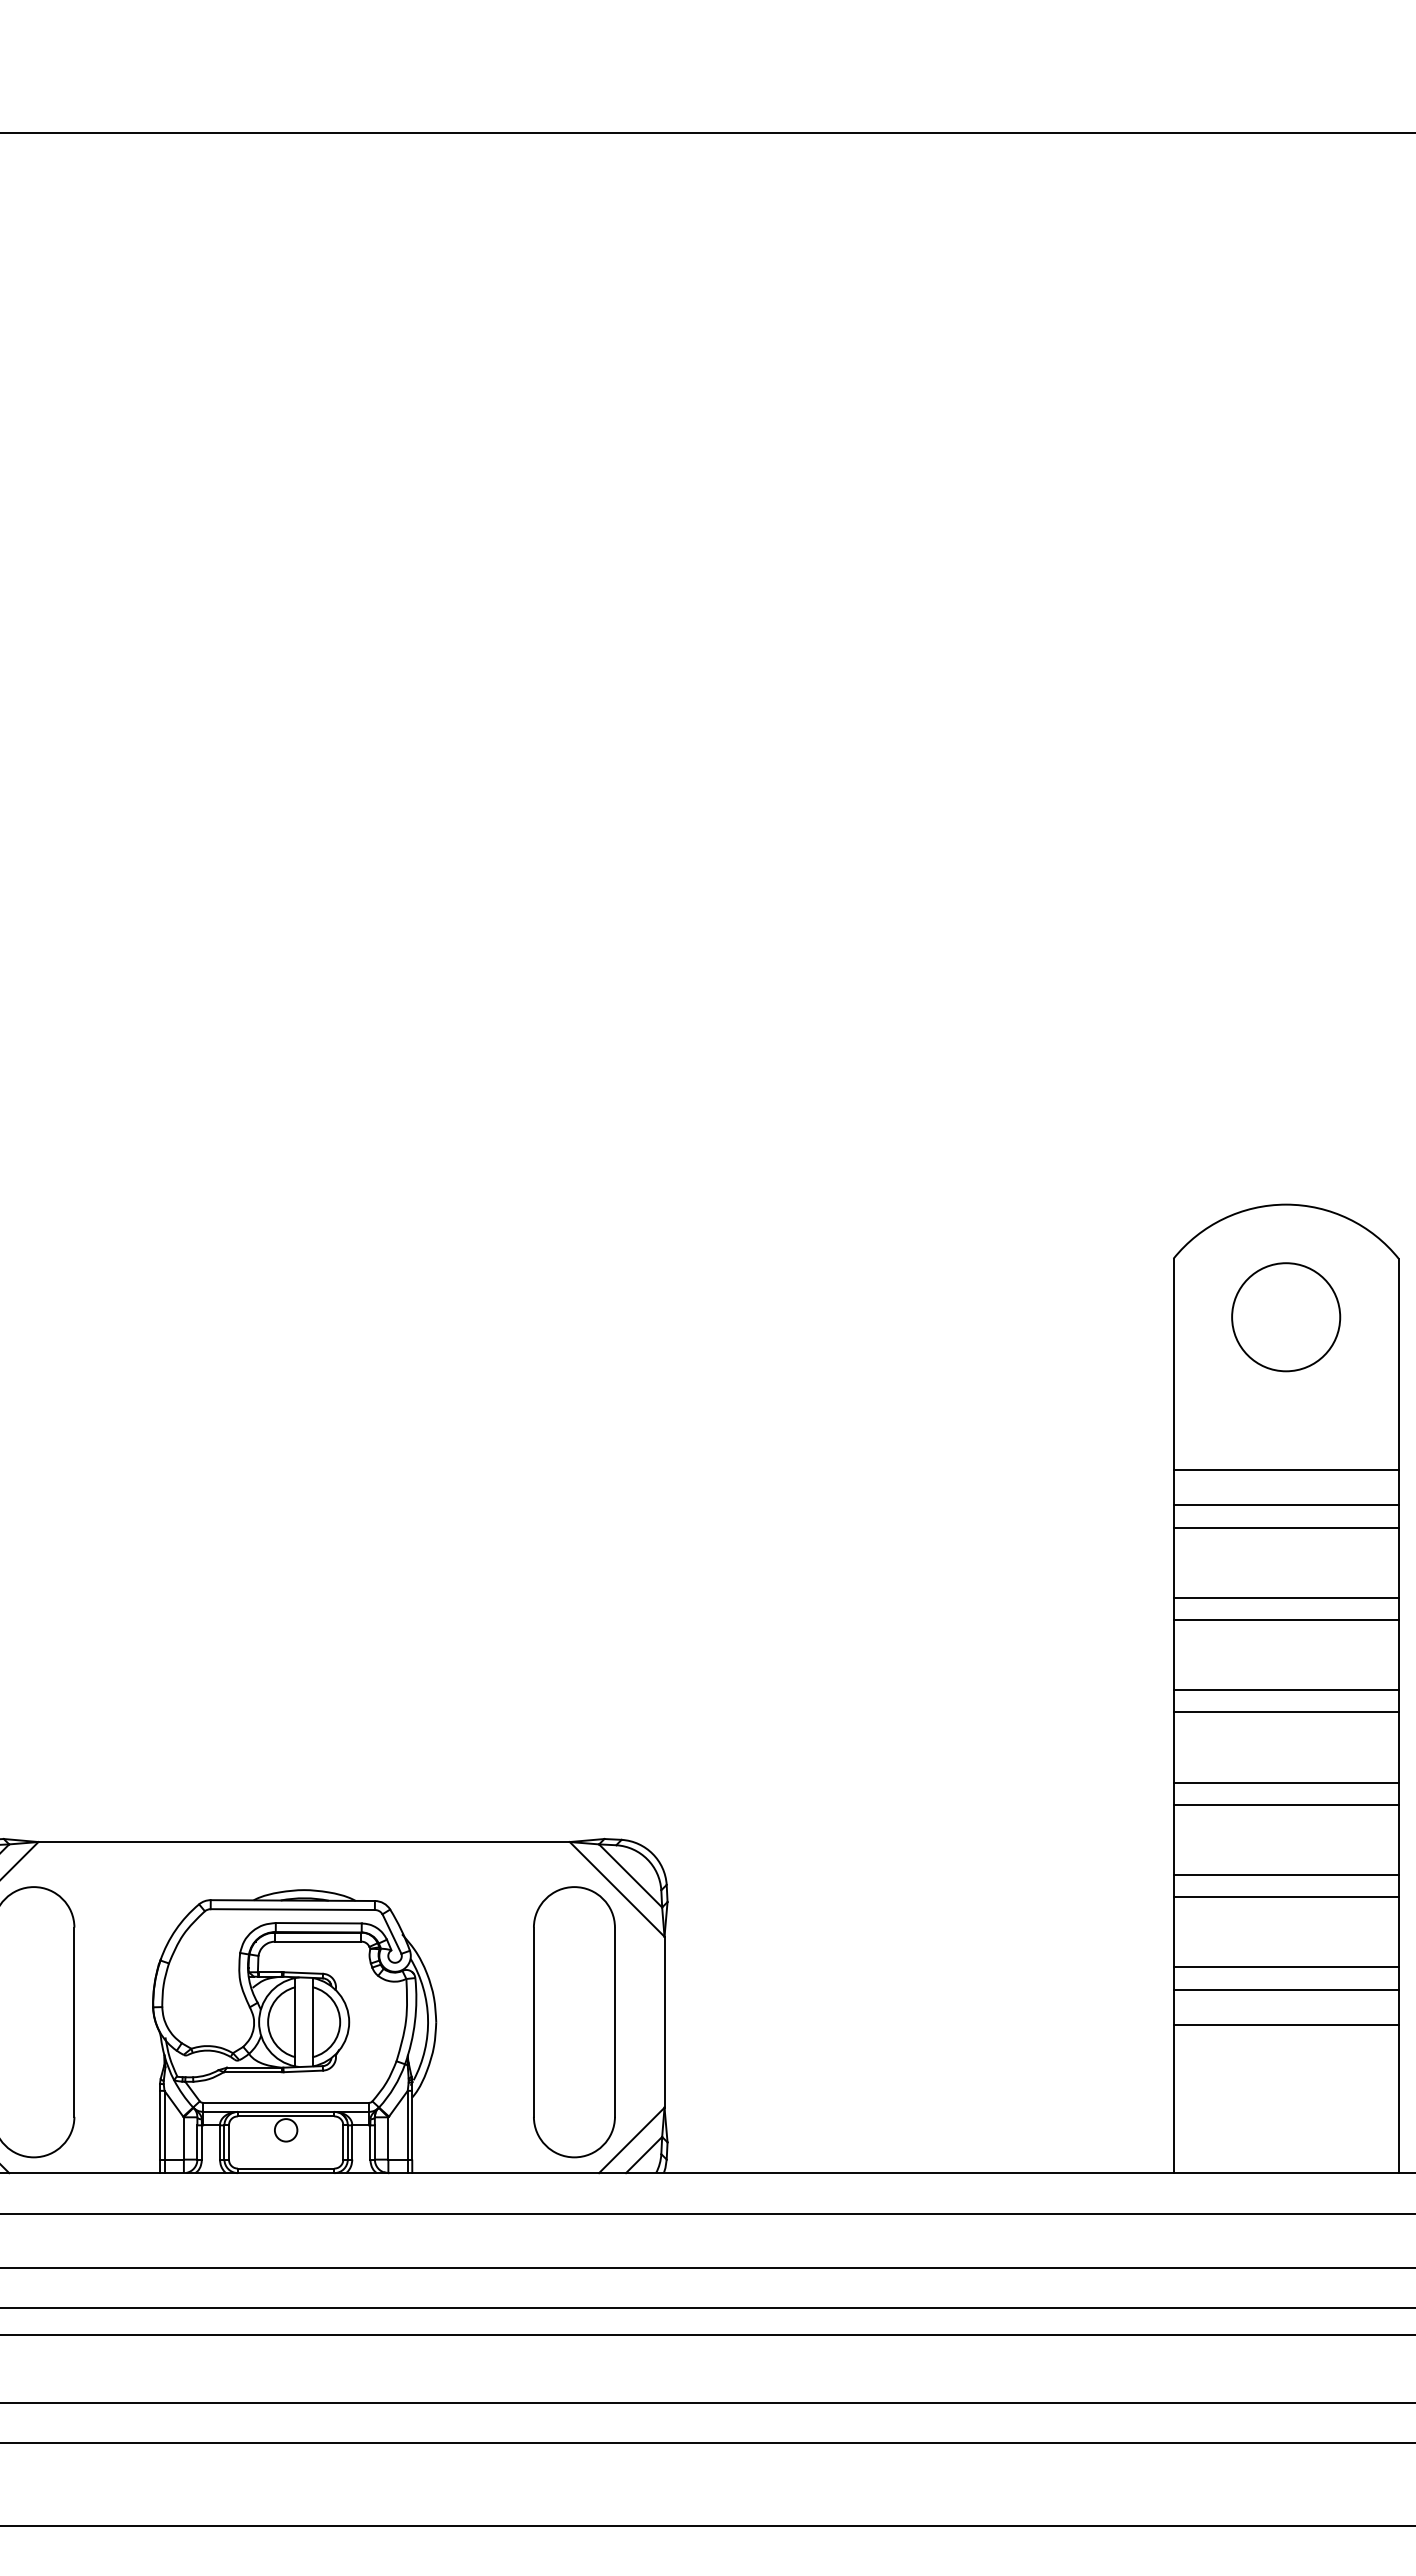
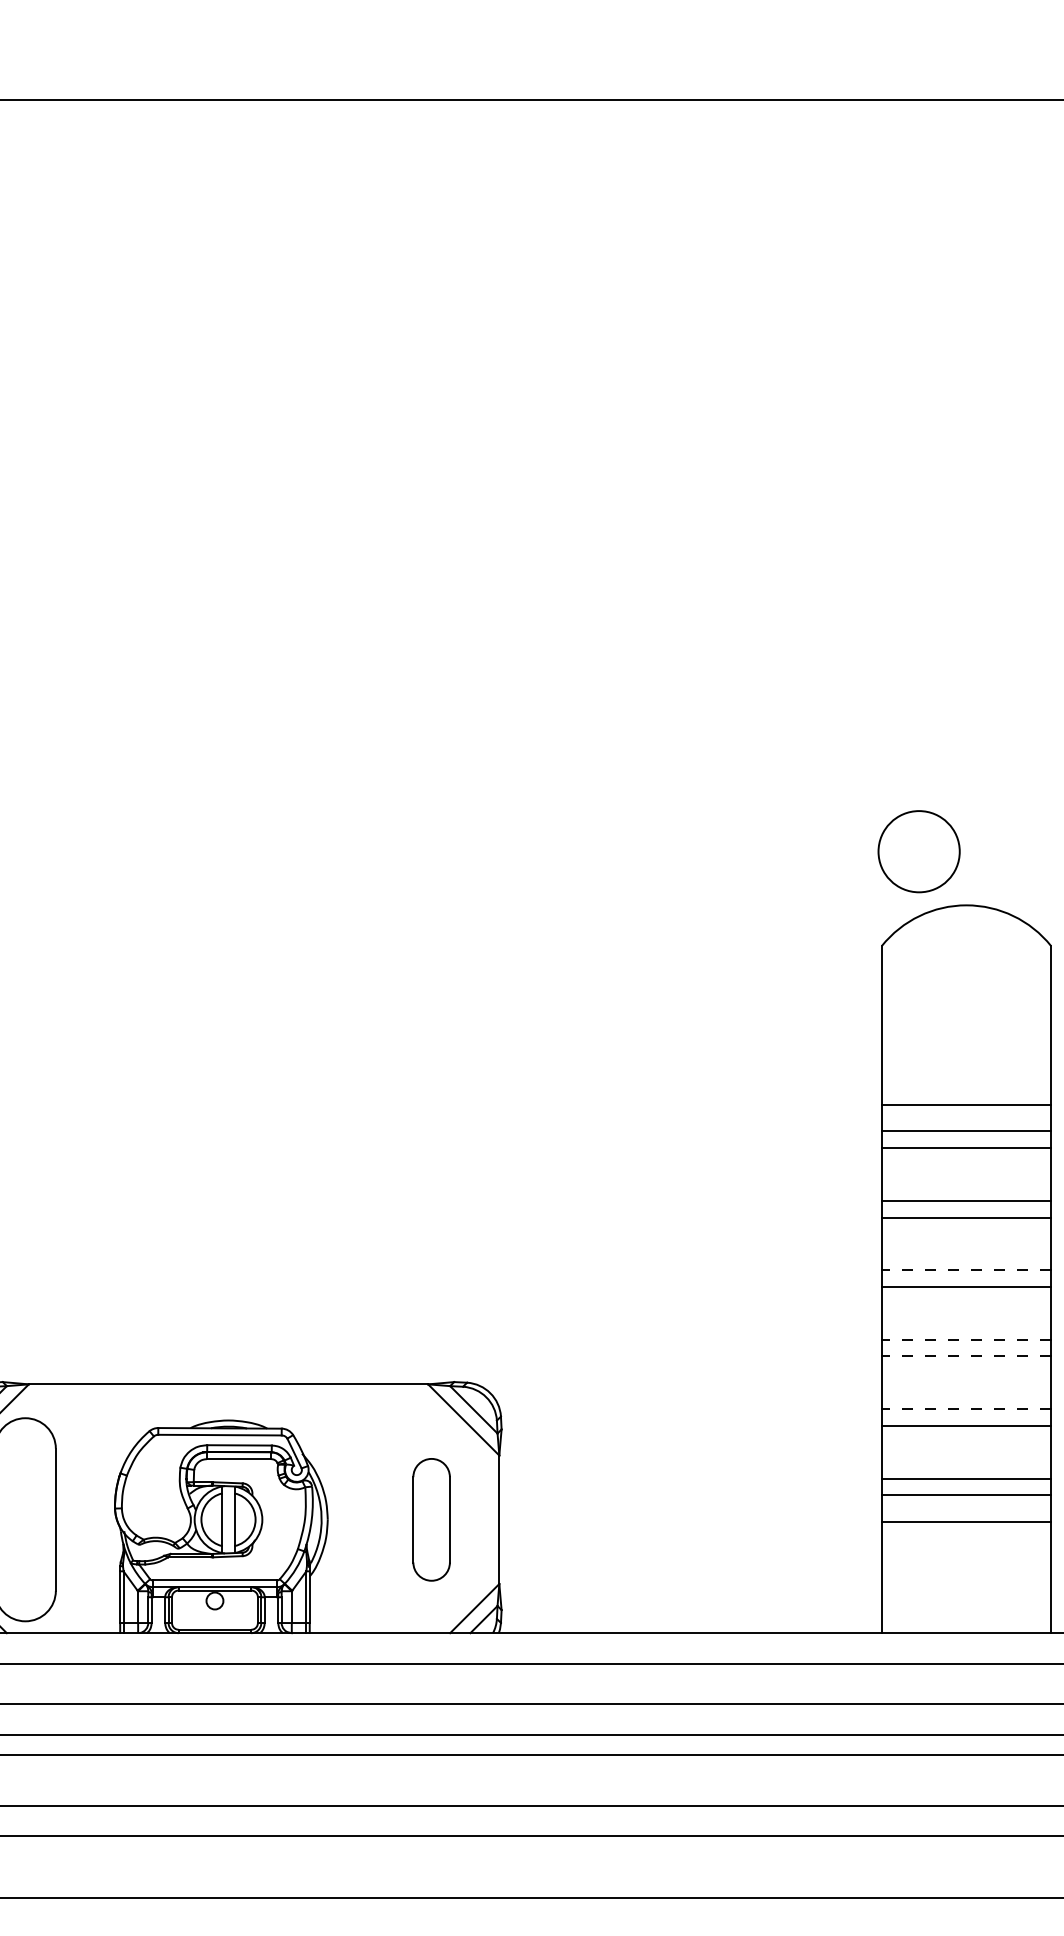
circle: (1286, 1317) -> (919, 851), moved
line: (1286, 1690) -> (966, 1270), solid -> dashed
line: (1286, 1782) -> (966, 1339), solid -> dashed
line: (1286, 1804) -> (966, 1356), solid -> dashed
line: (1286, 1874) -> (966, 1408), solid -> dashed
part: (574, 2022) -> (431, 1519), size x0.6

